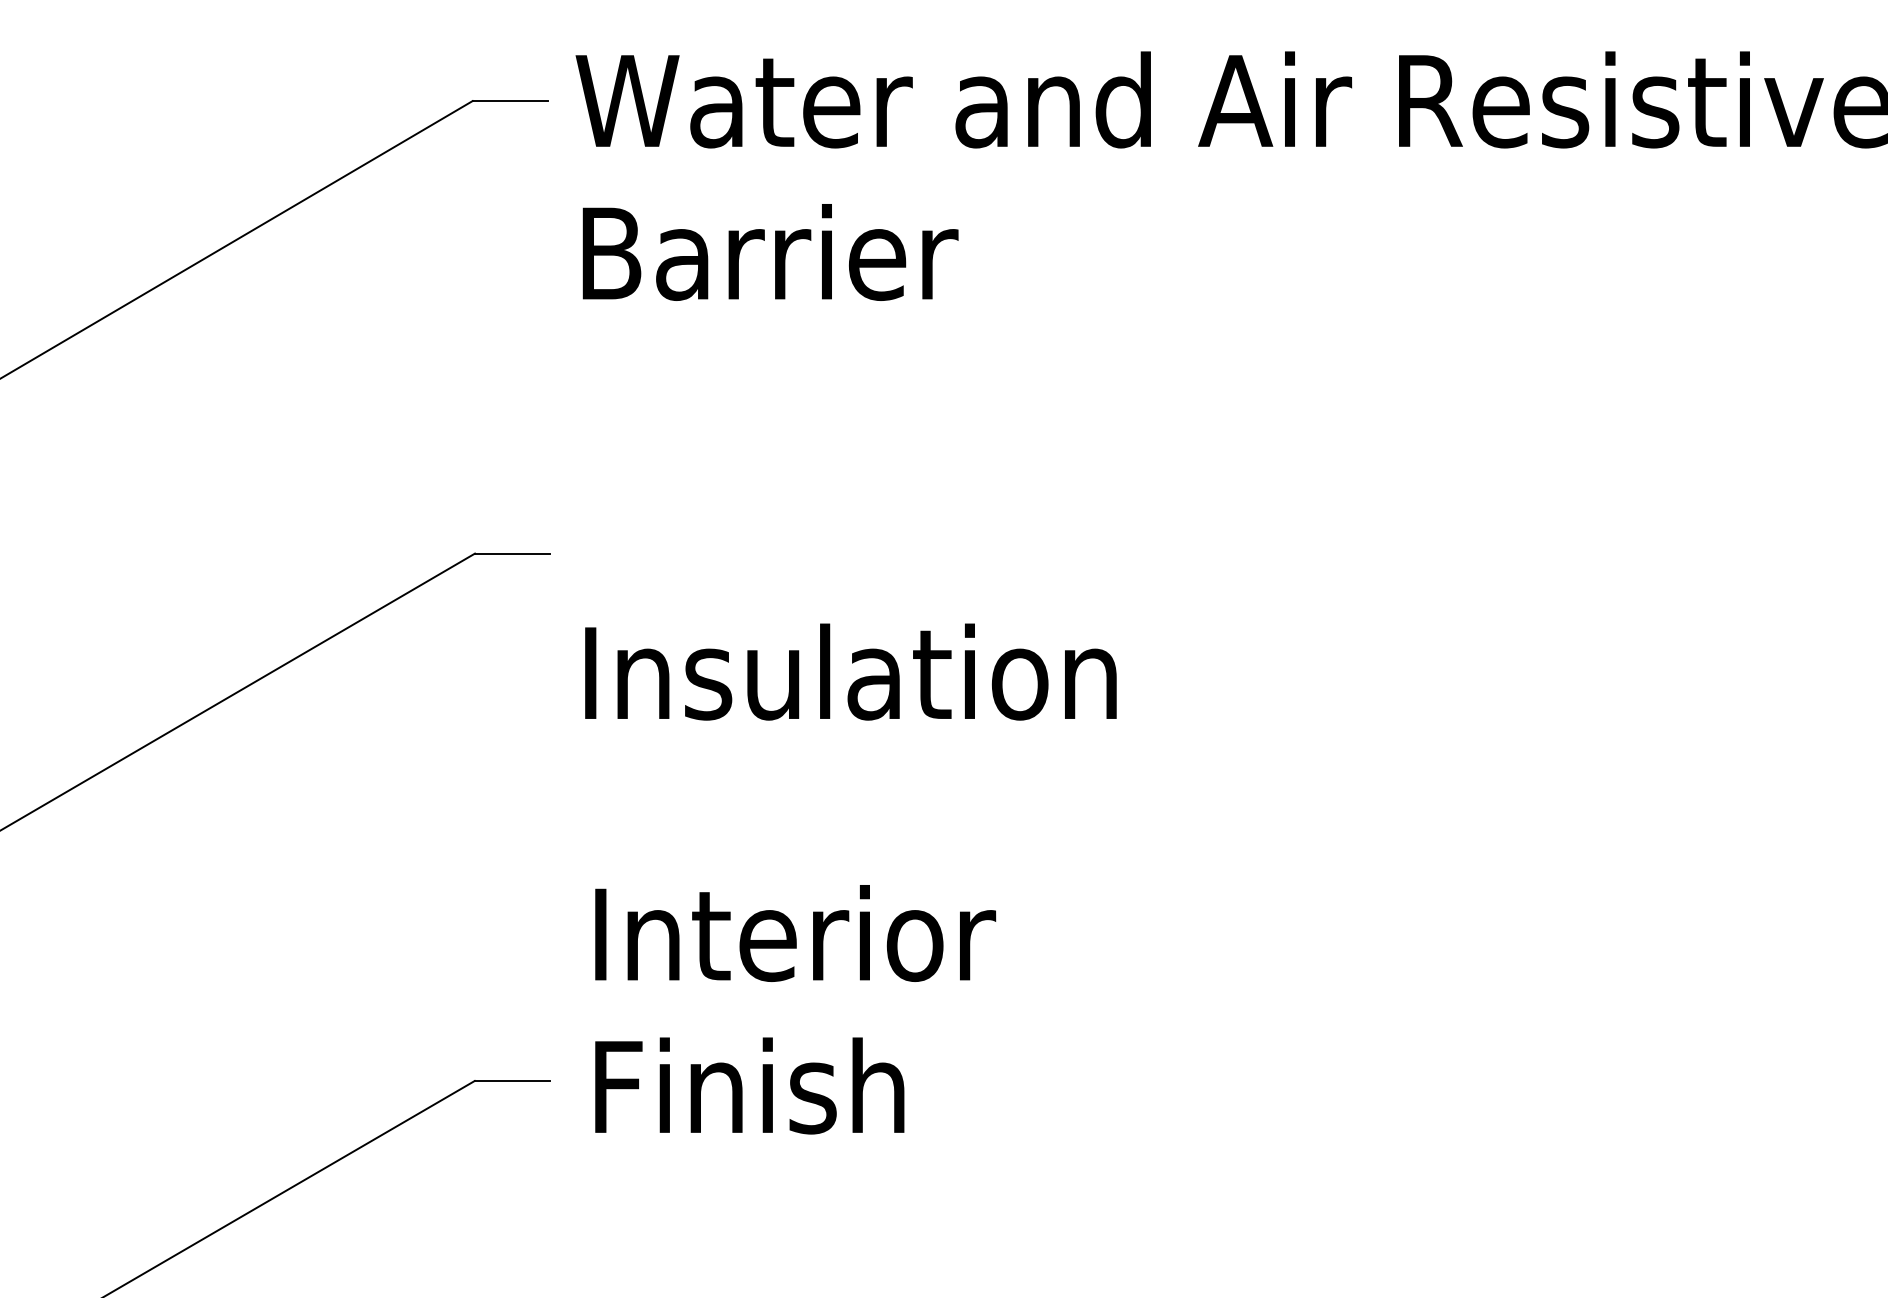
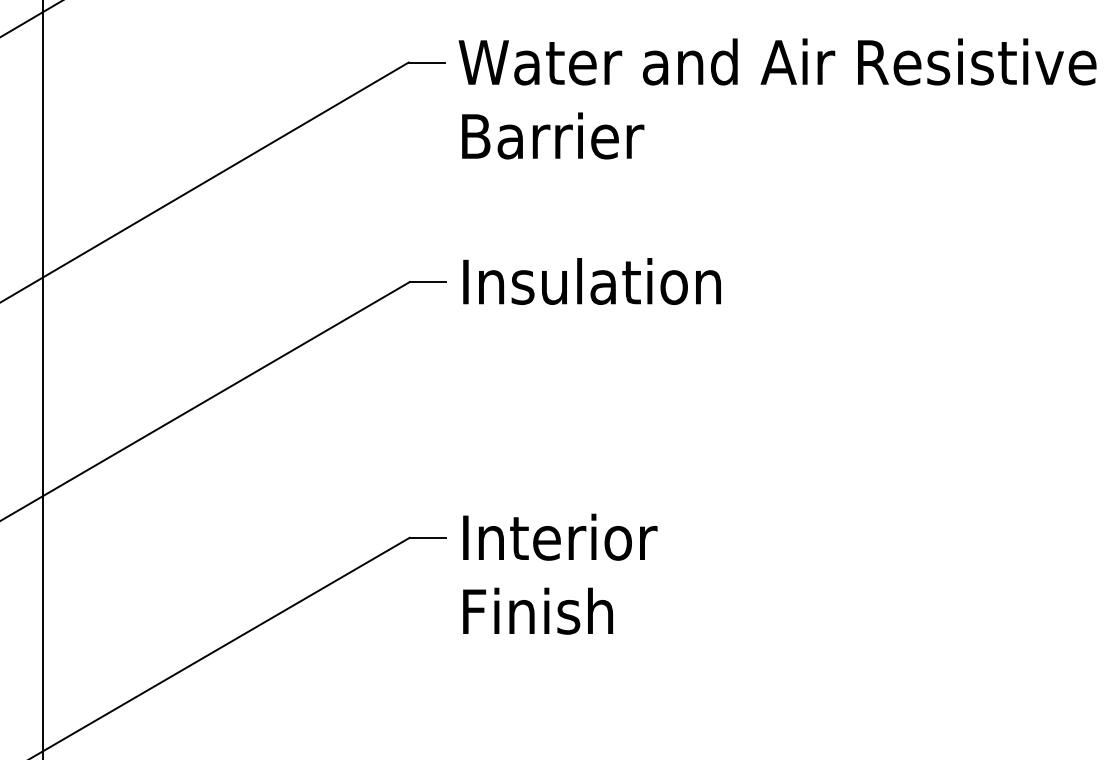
text: (849, 672) -> (591, 281), moved
text: (795, 1008) -> (560, 573), moved

